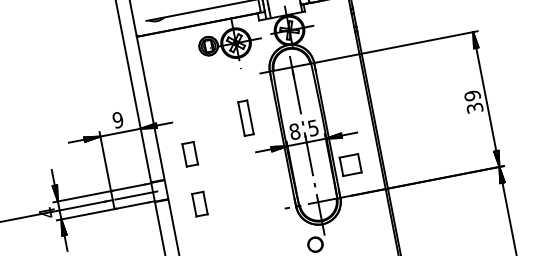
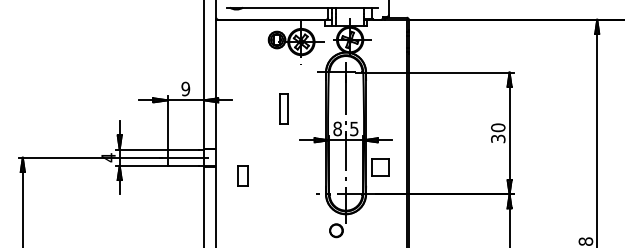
text: (472, 95) -> (498, 127), 39 -> 30
part: (244, 117) -> (283, 108), moved
part: (189, 153) -> (242, 130), removed

